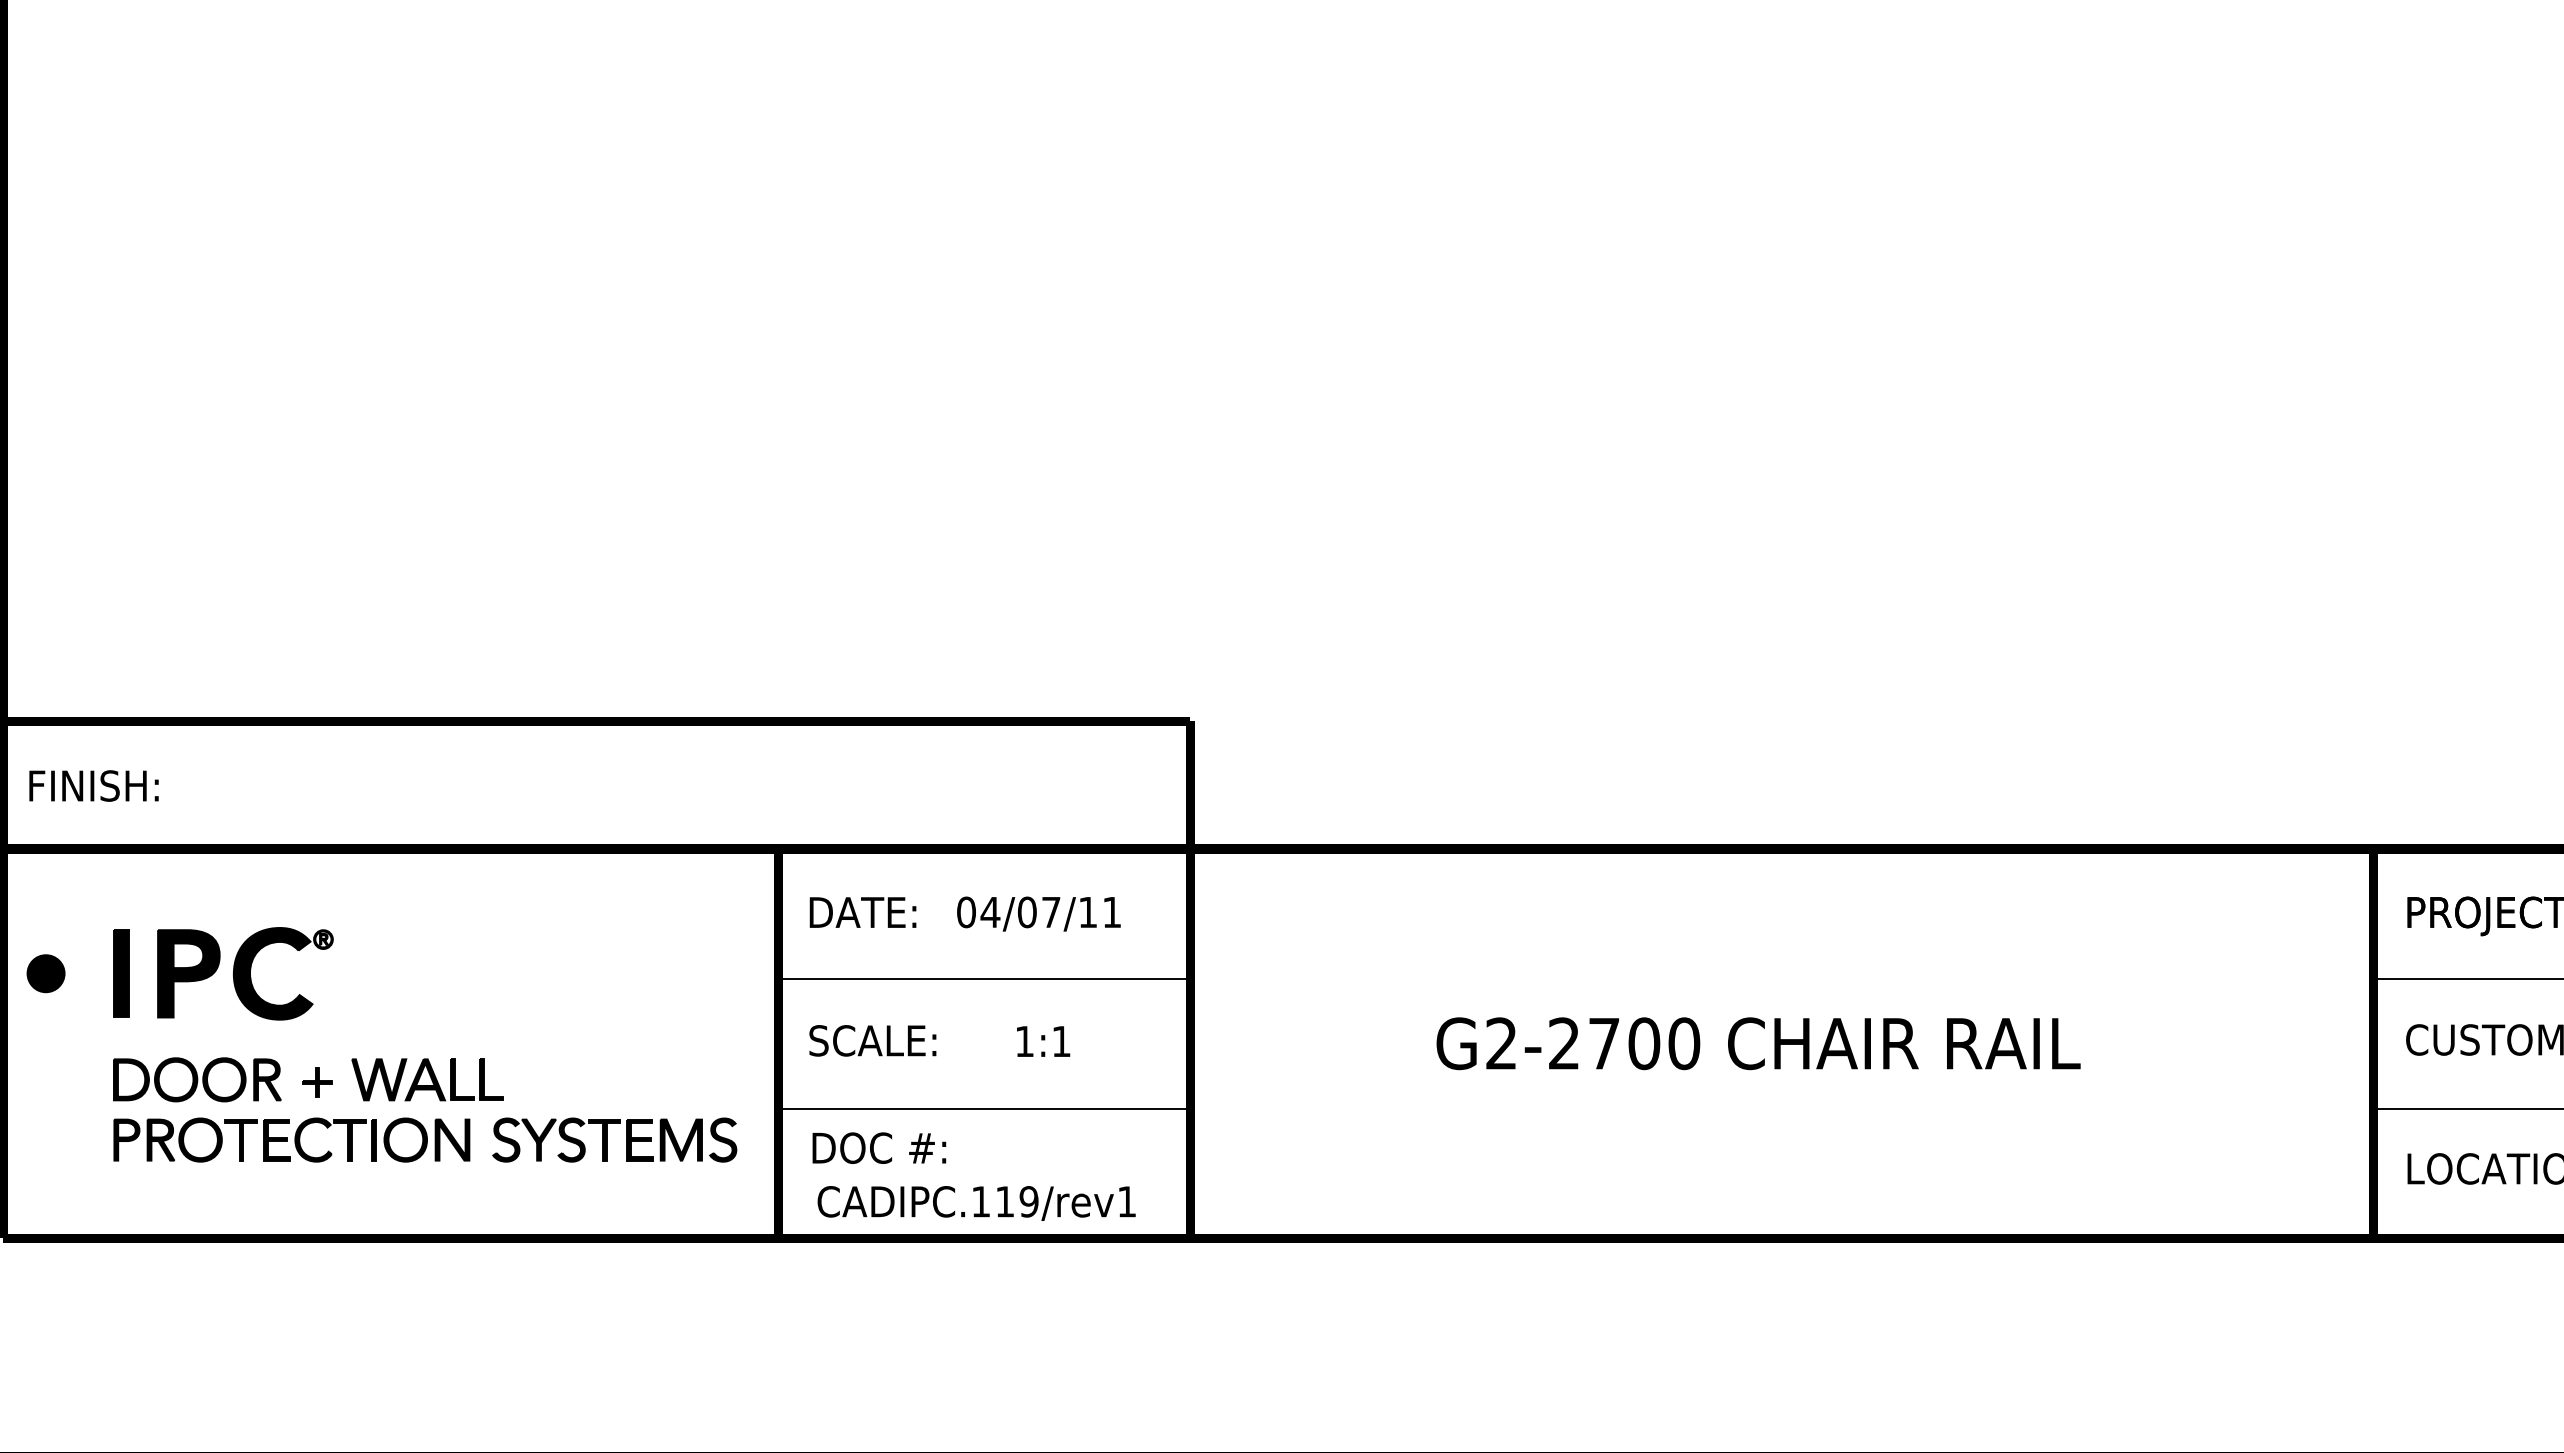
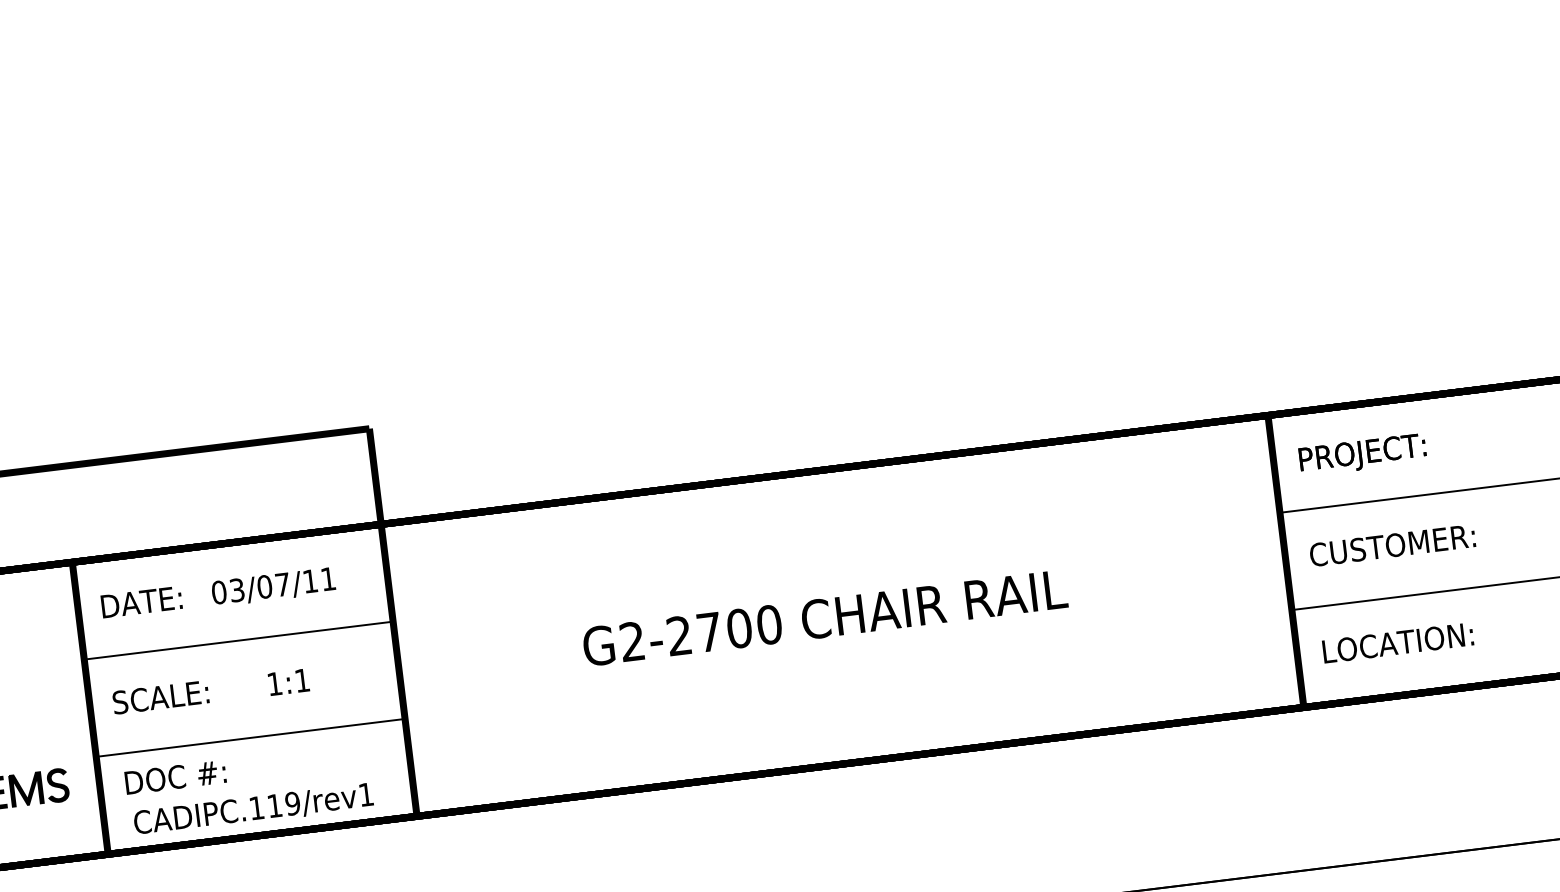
text: (990, 912) -> (237, 590), 04/07/11 -> 03/07/11

